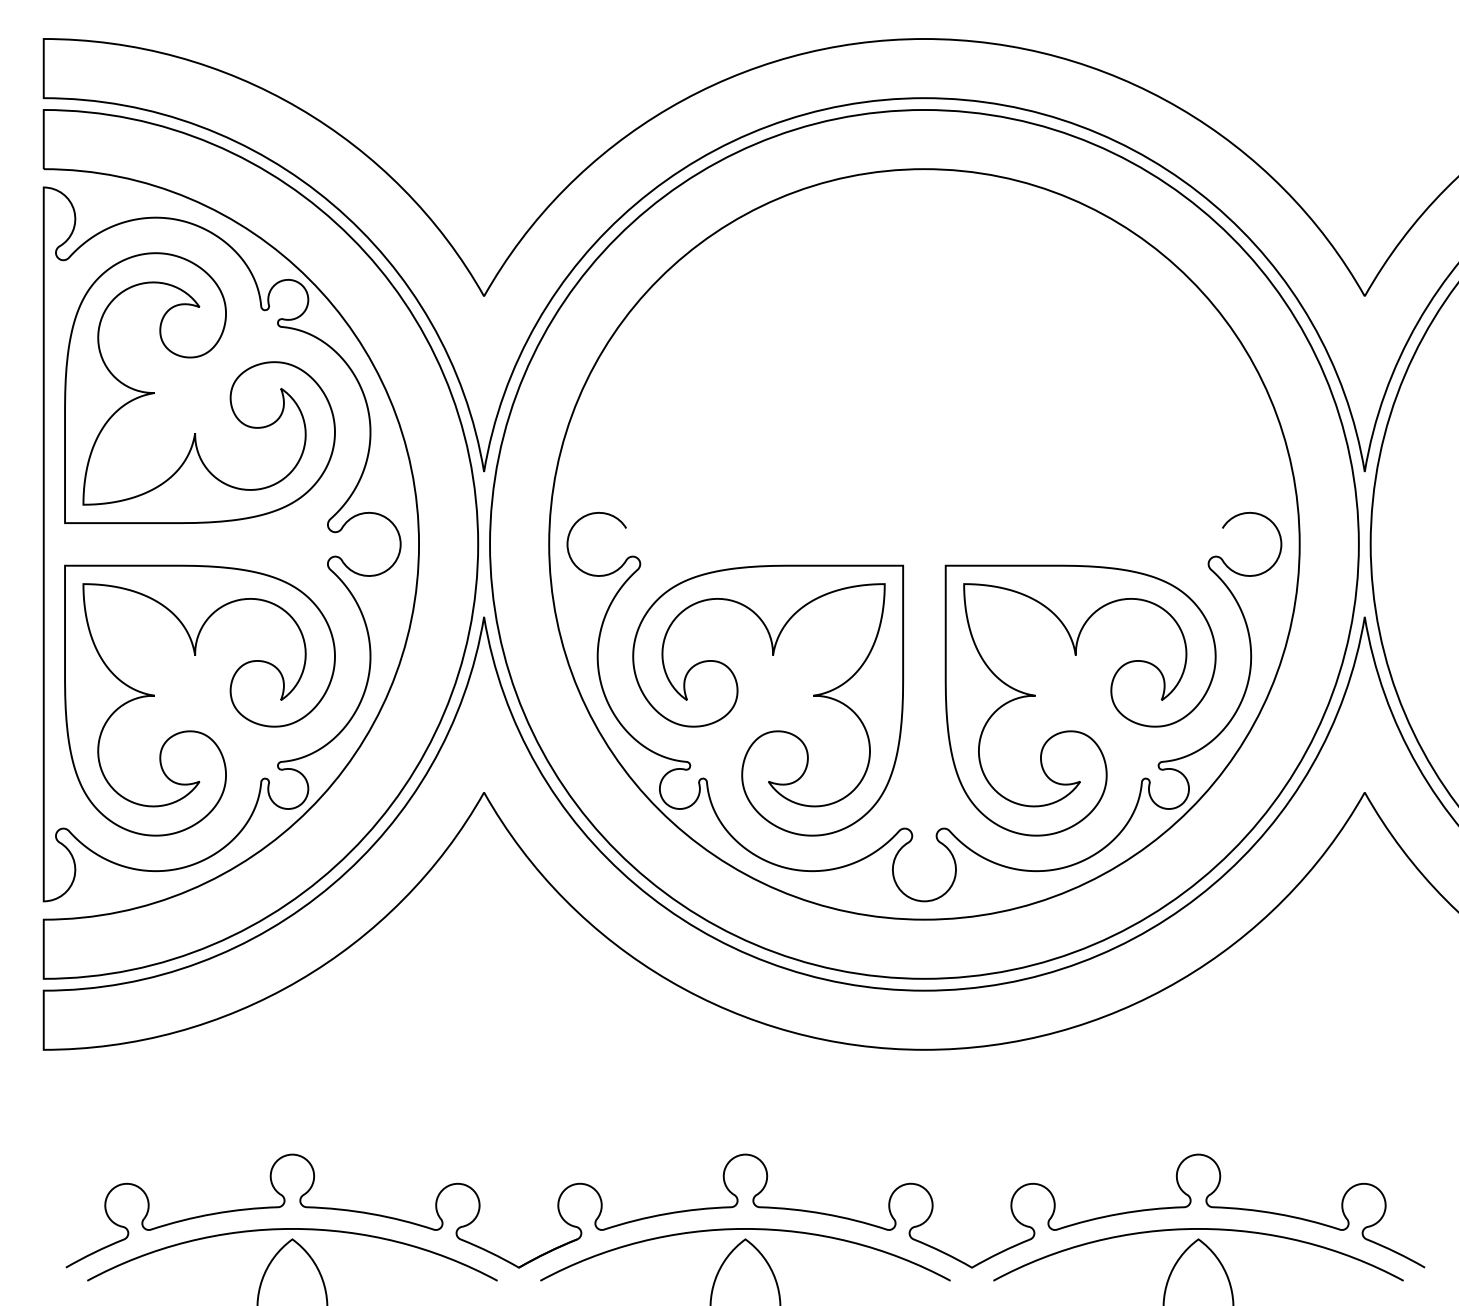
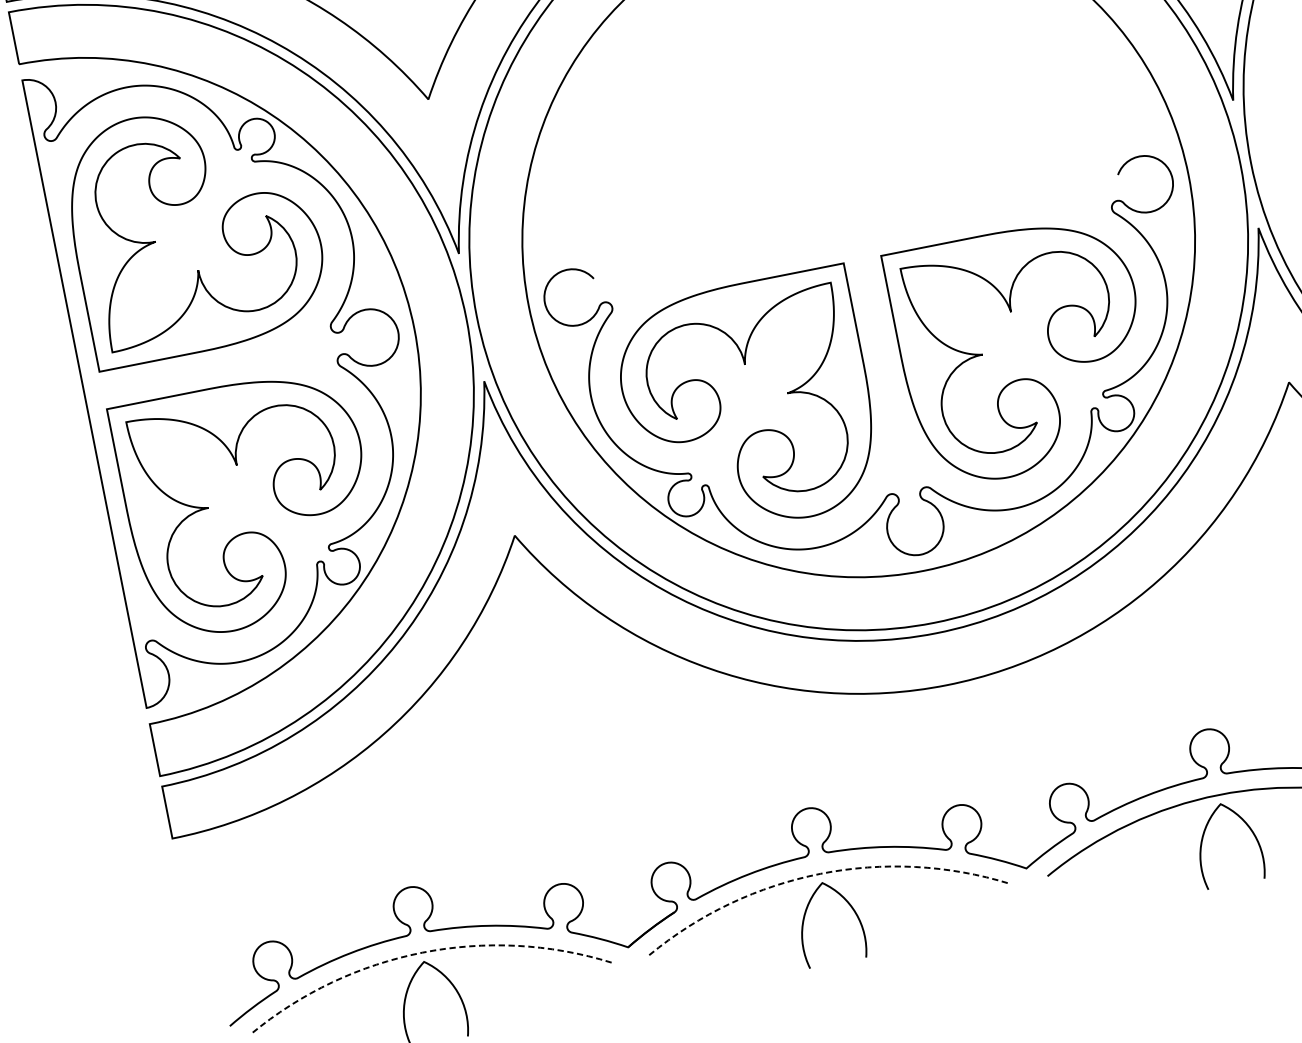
line: (292, 1228) -> (422, 952), solid -> dashed
line: (745, 1228) -> (820, 873), solid -> dashed

